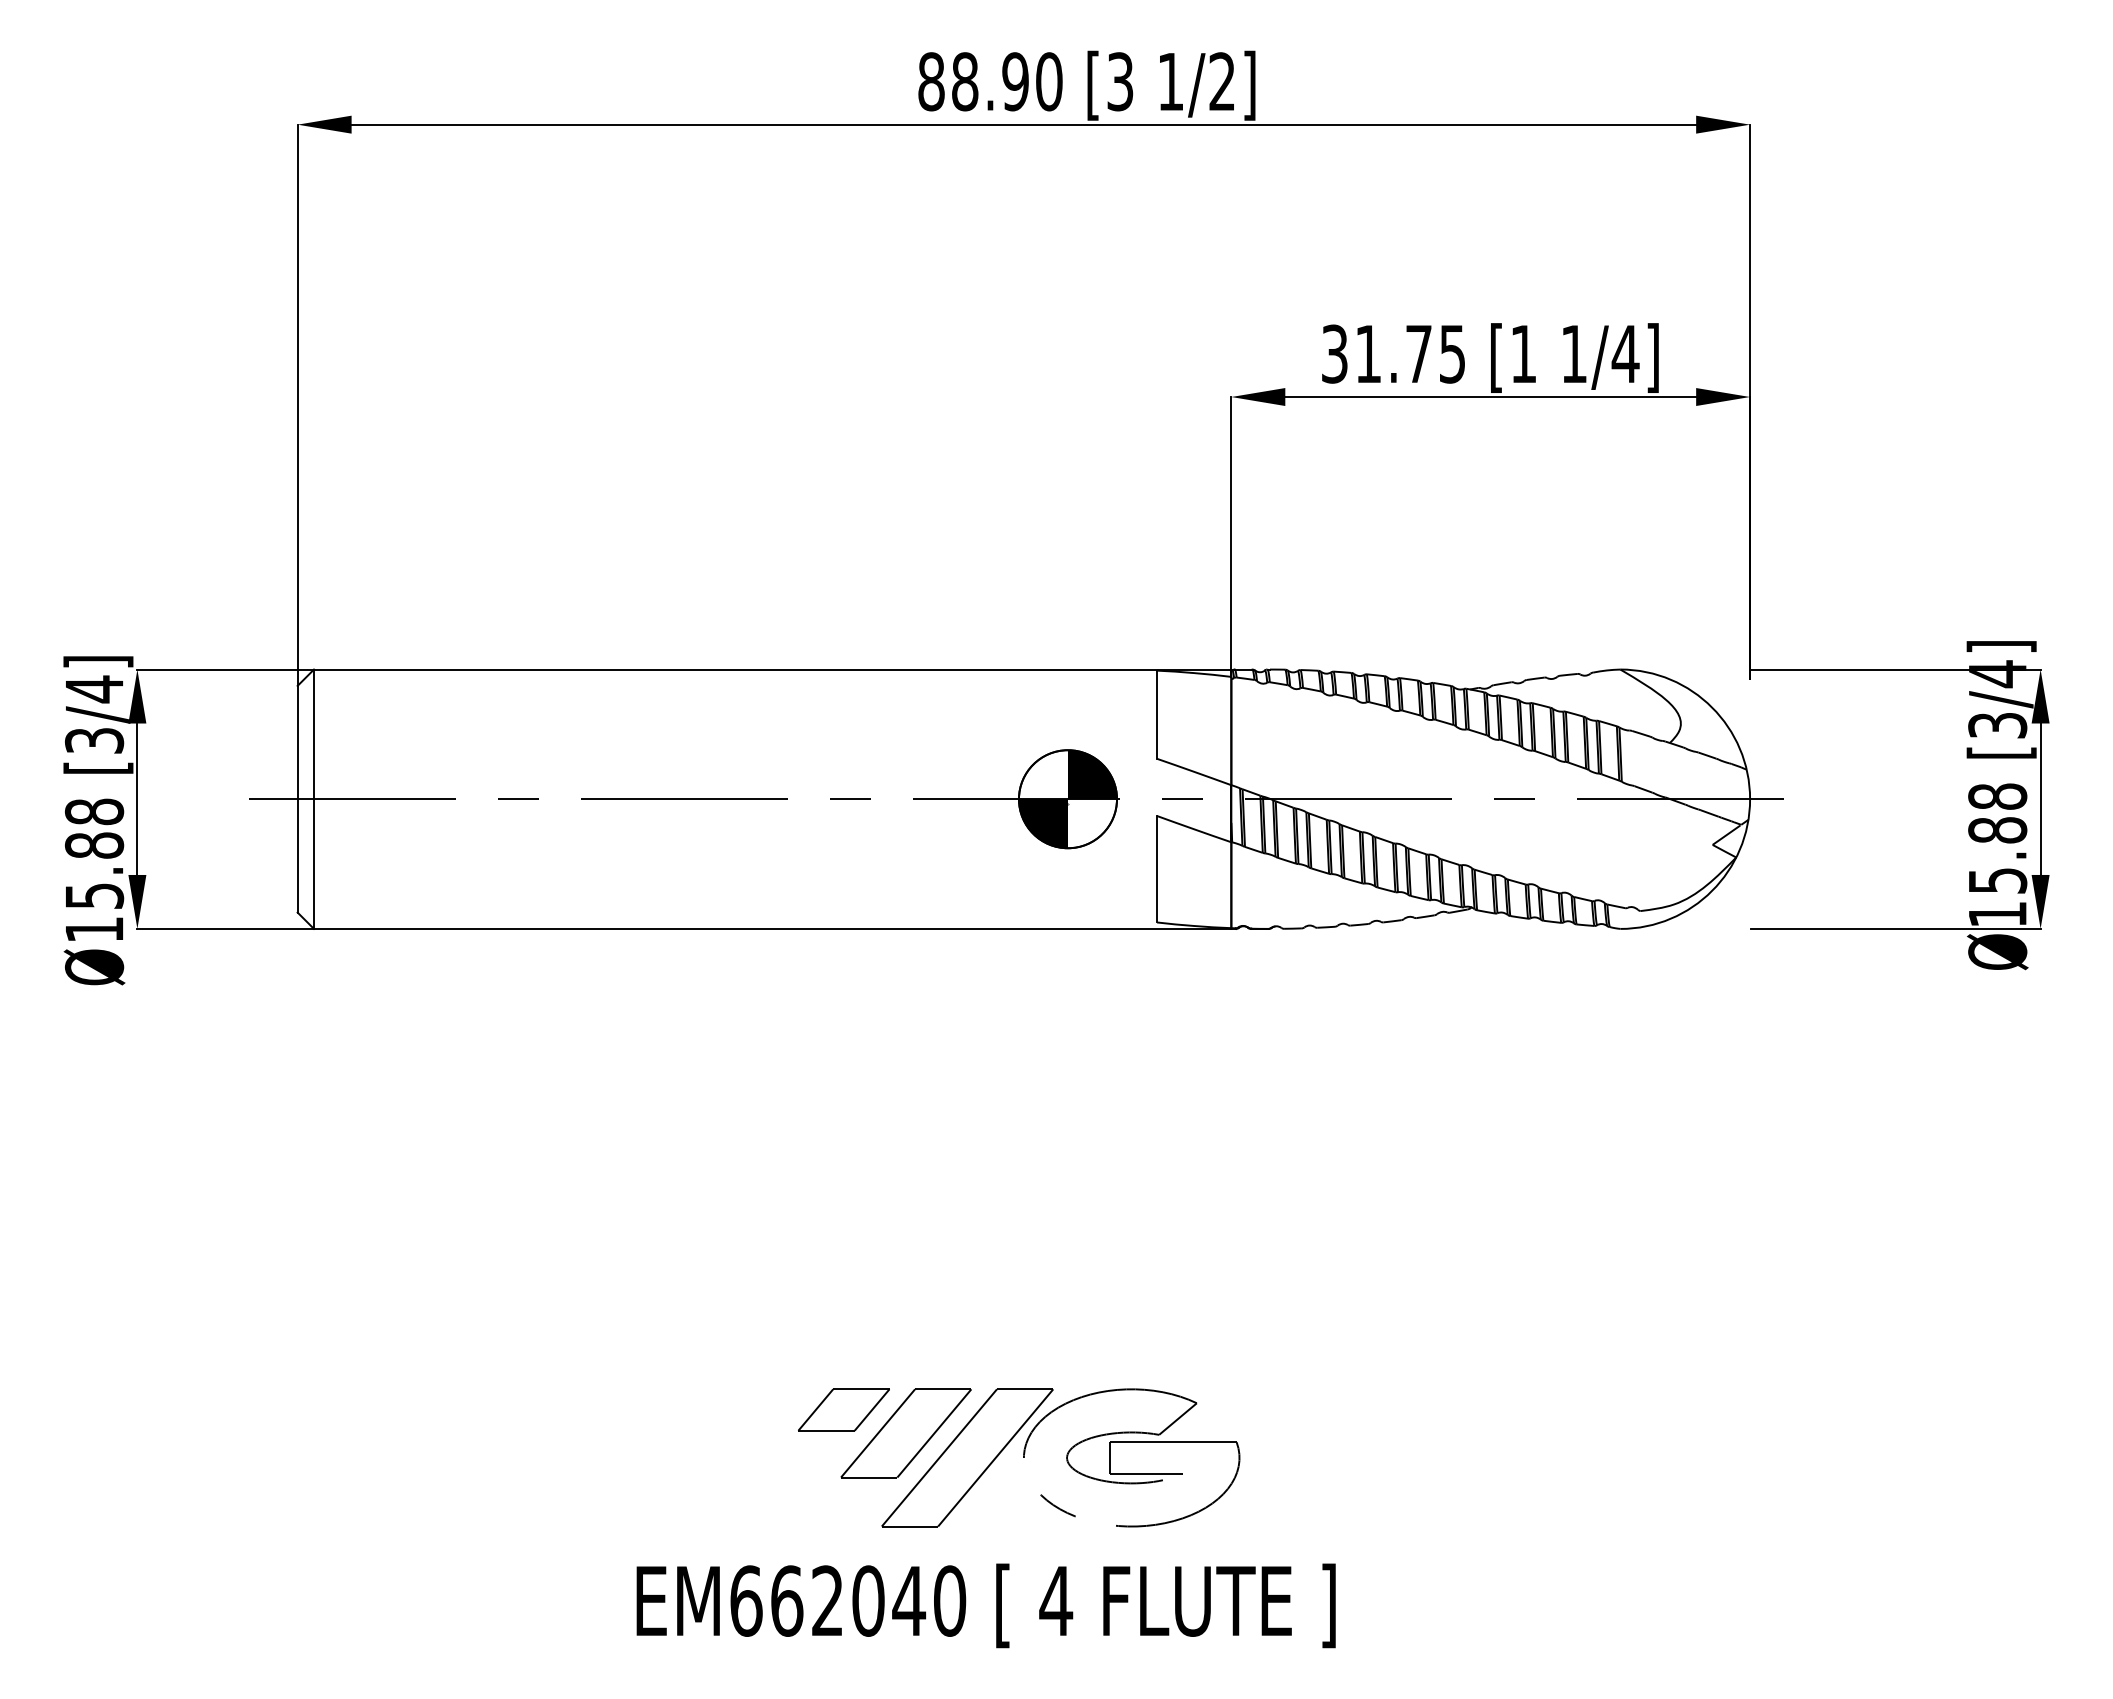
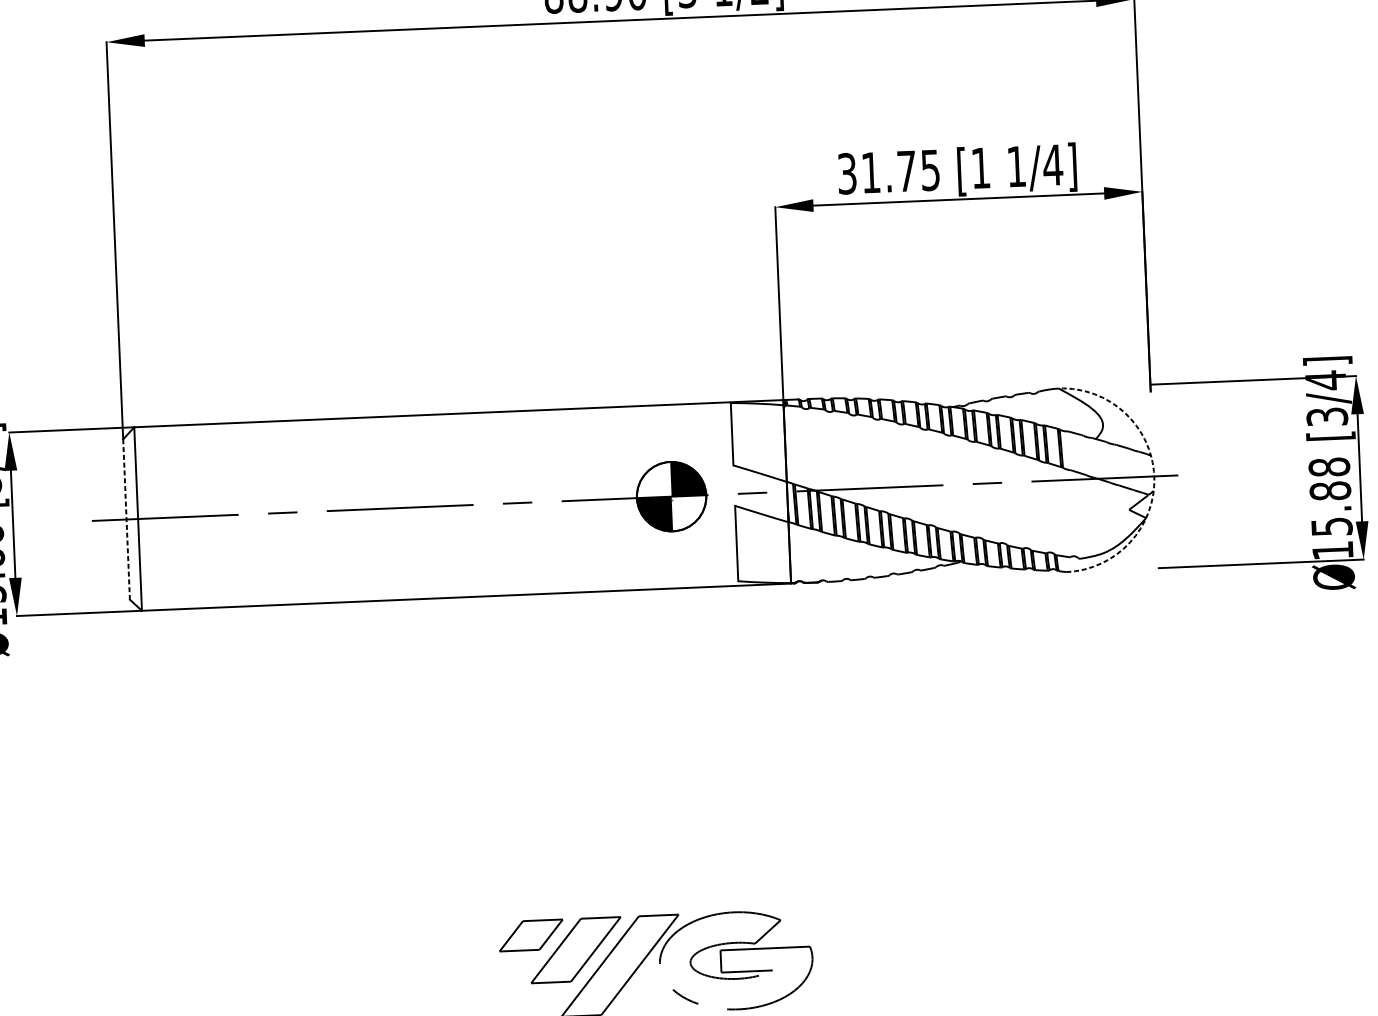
line: (297, 799) -> (126, 519), solid -> dashed
arc: (1750, 799) -> (1154, 476), solid -> dashed

